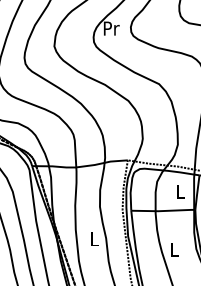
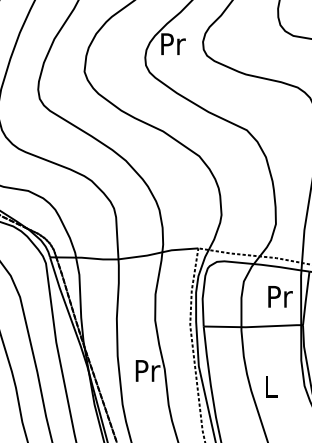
text: (180, 191) -> (280, 296), L -> Pr
text: (95, 239) -> (148, 371), L -> Pr

